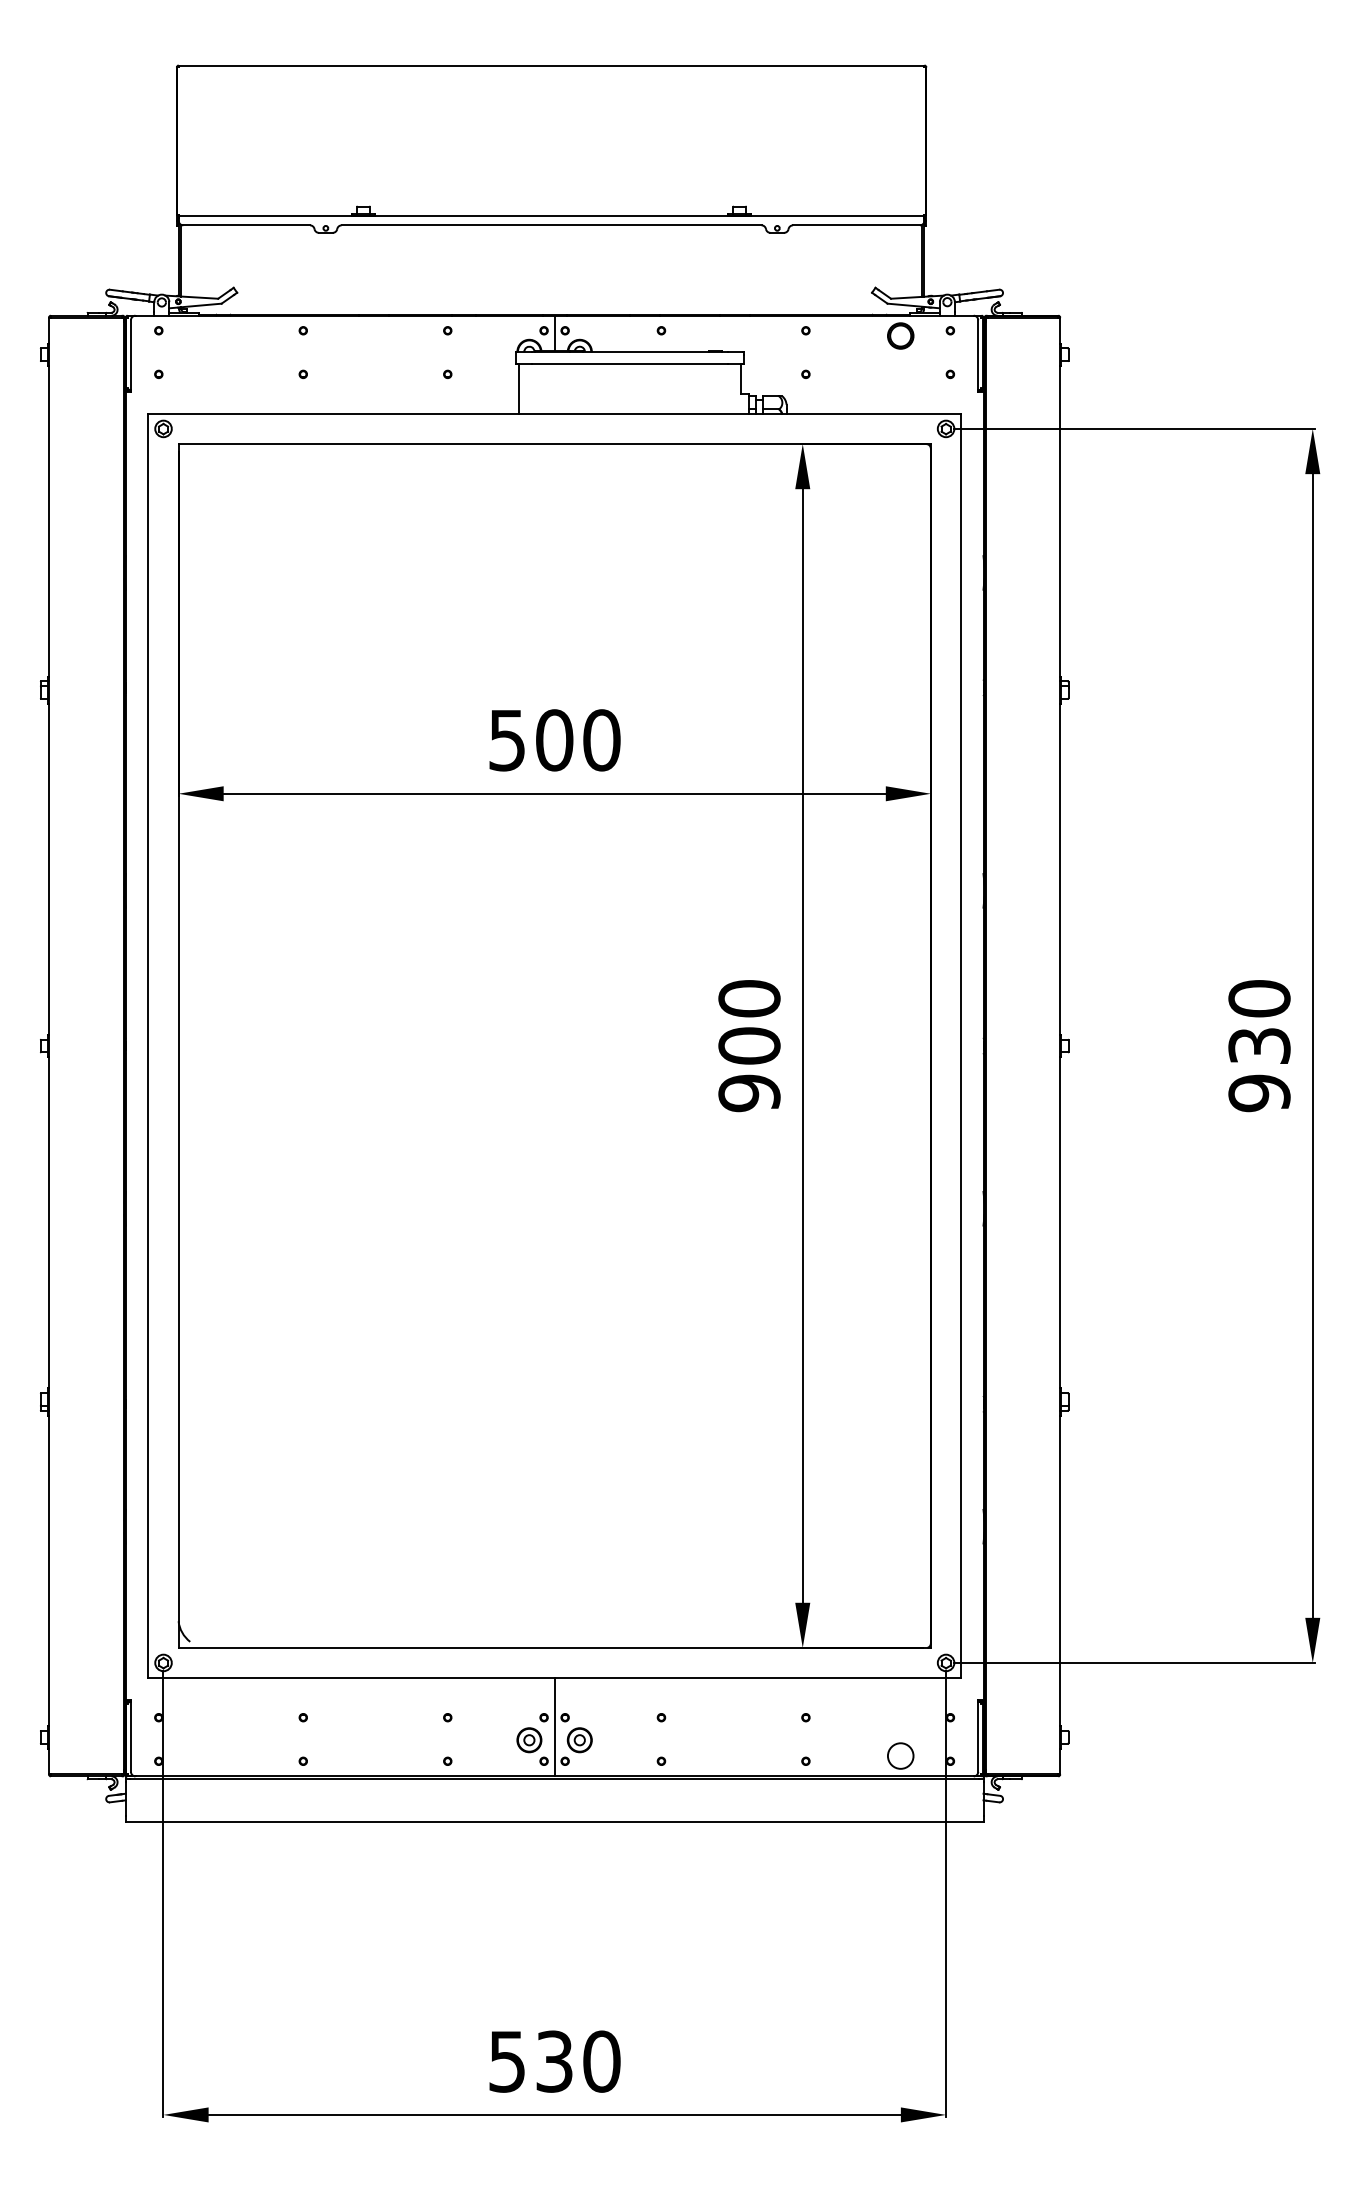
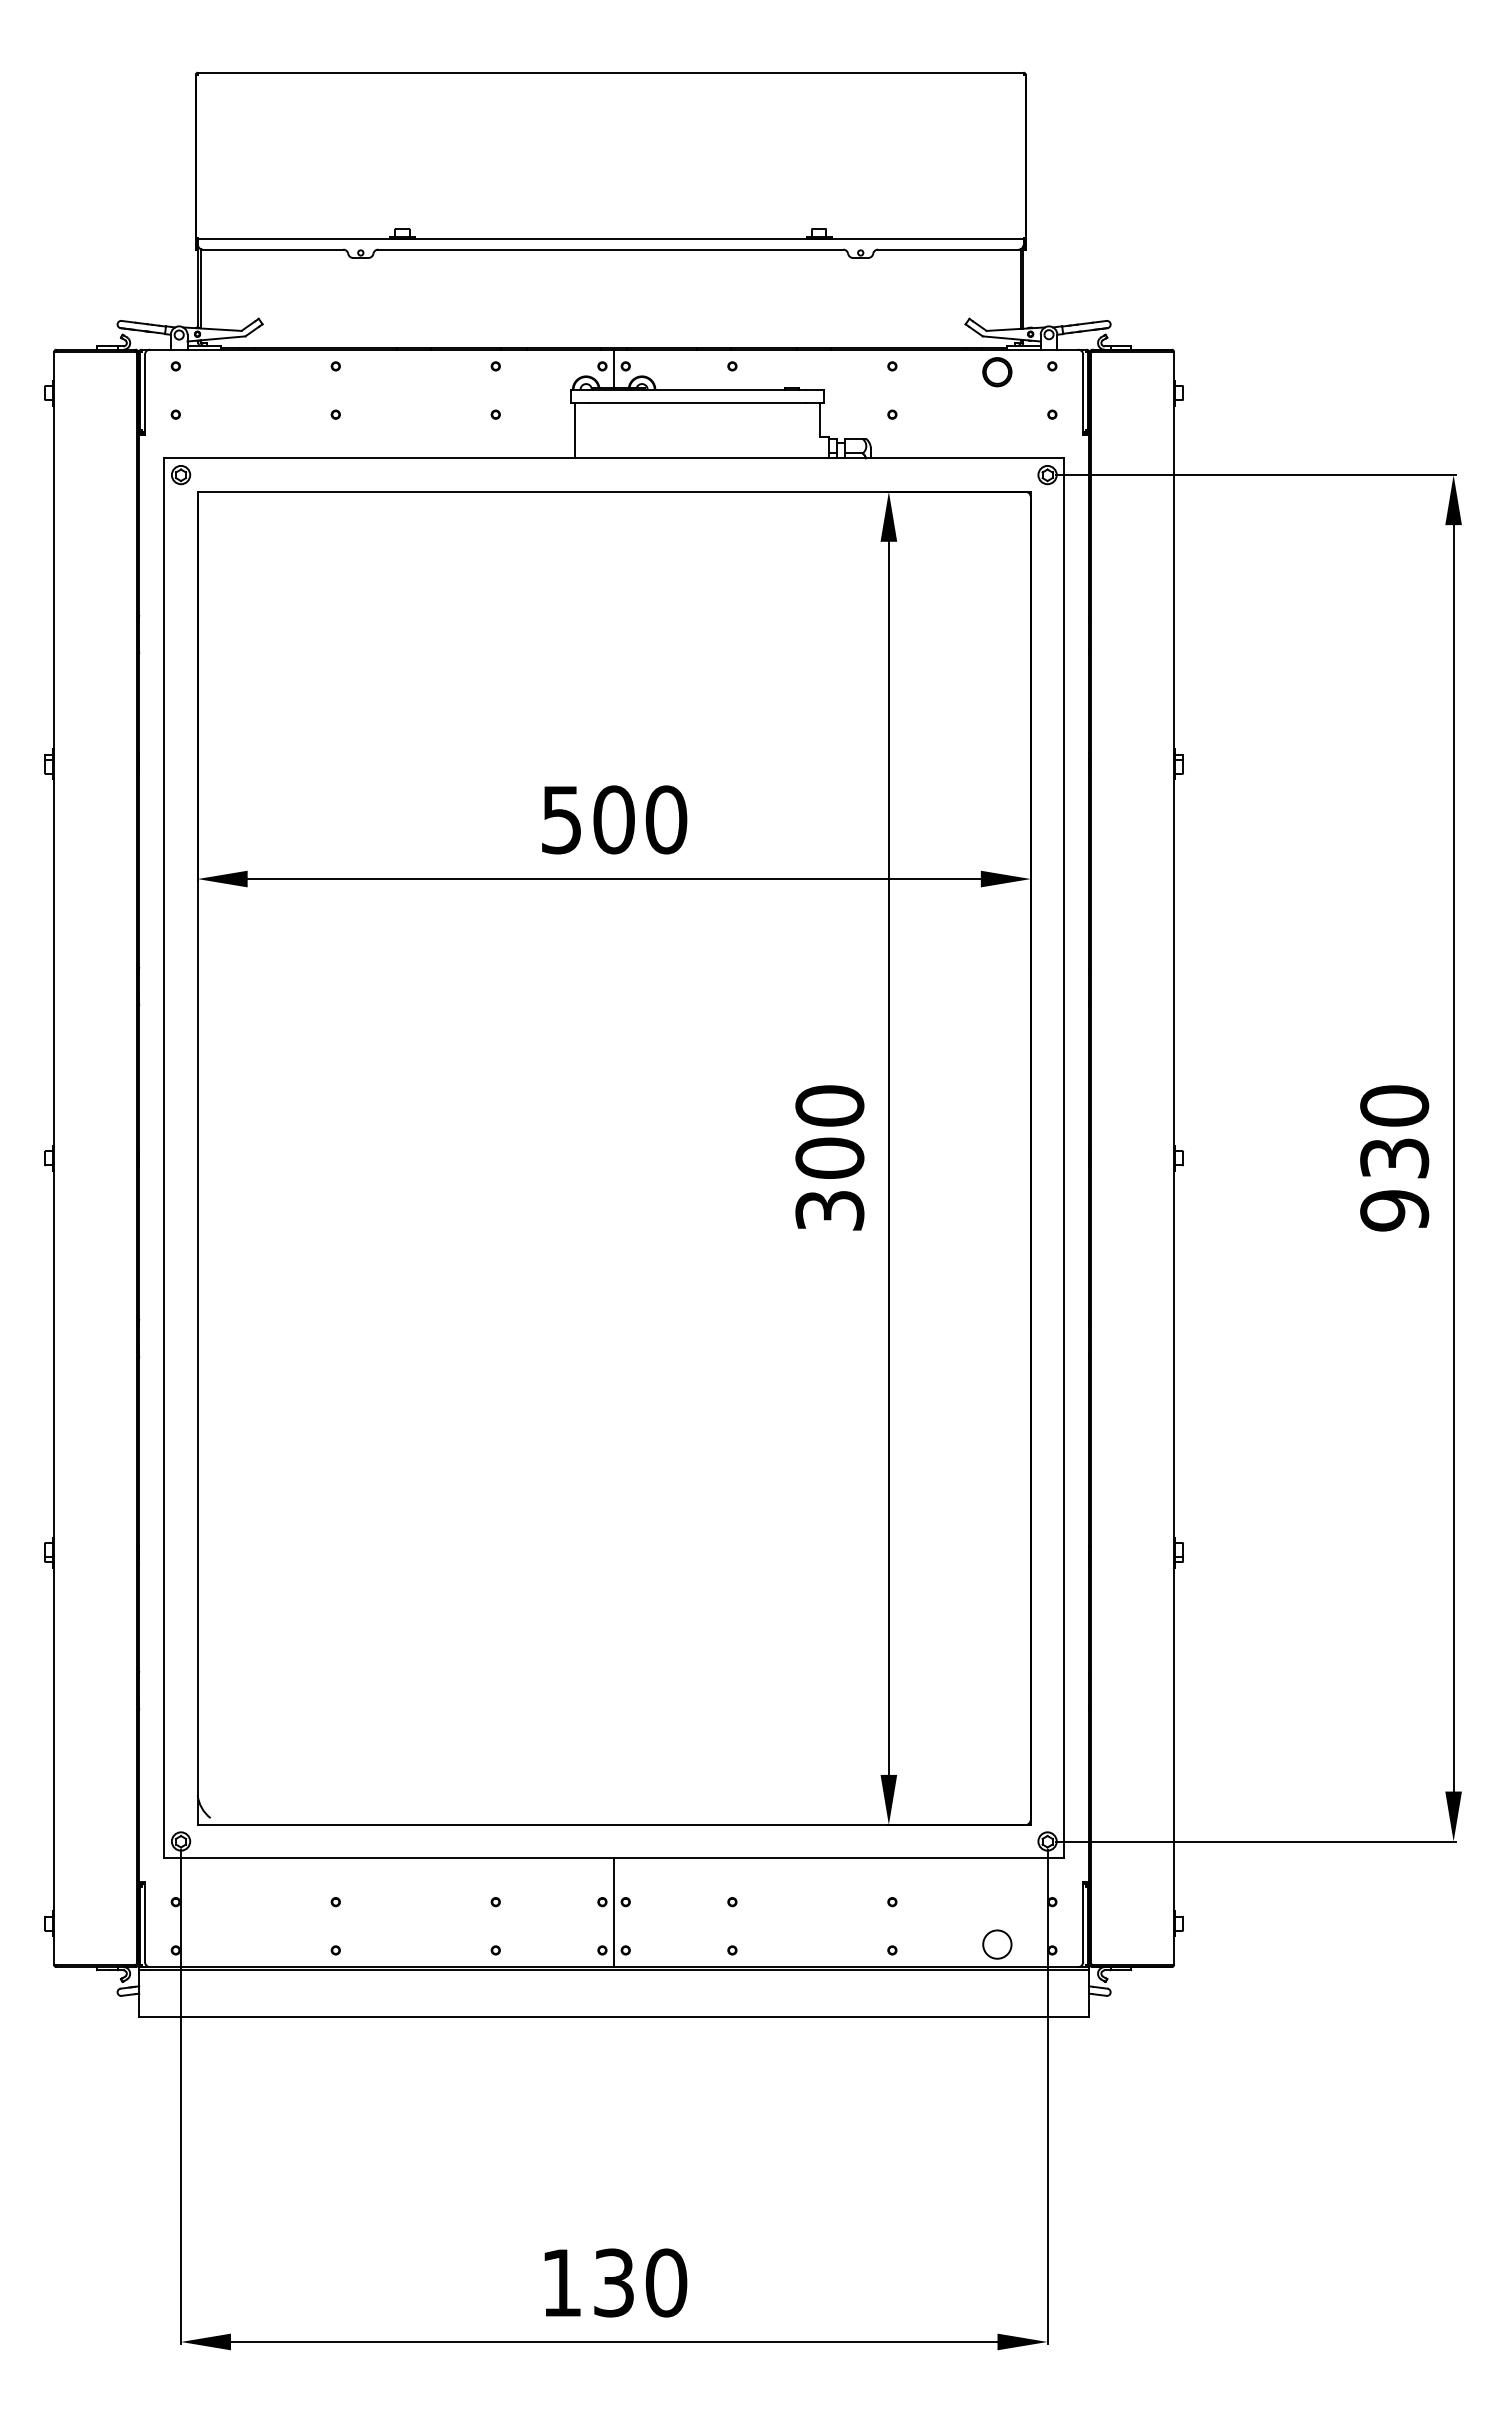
text: (749, 1093) -> (829, 1210), 900 -> 300
part: (529, 1739) -> (586, 1926), removed
part: (579, 1739) -> (641, 1926), removed
text: (507, 2062) -> (561, 2283), 530 -> 130

